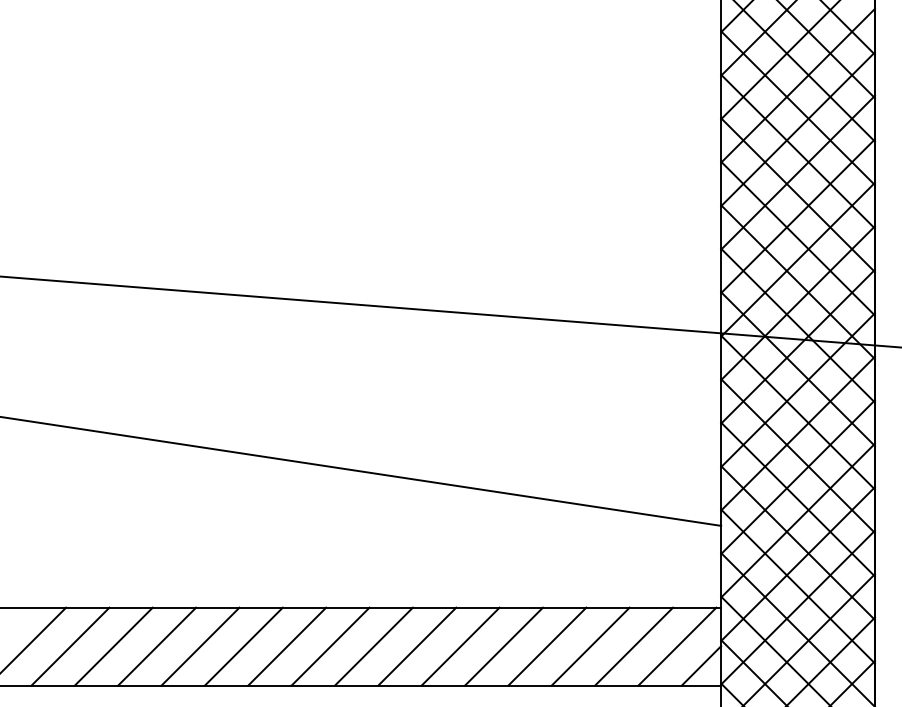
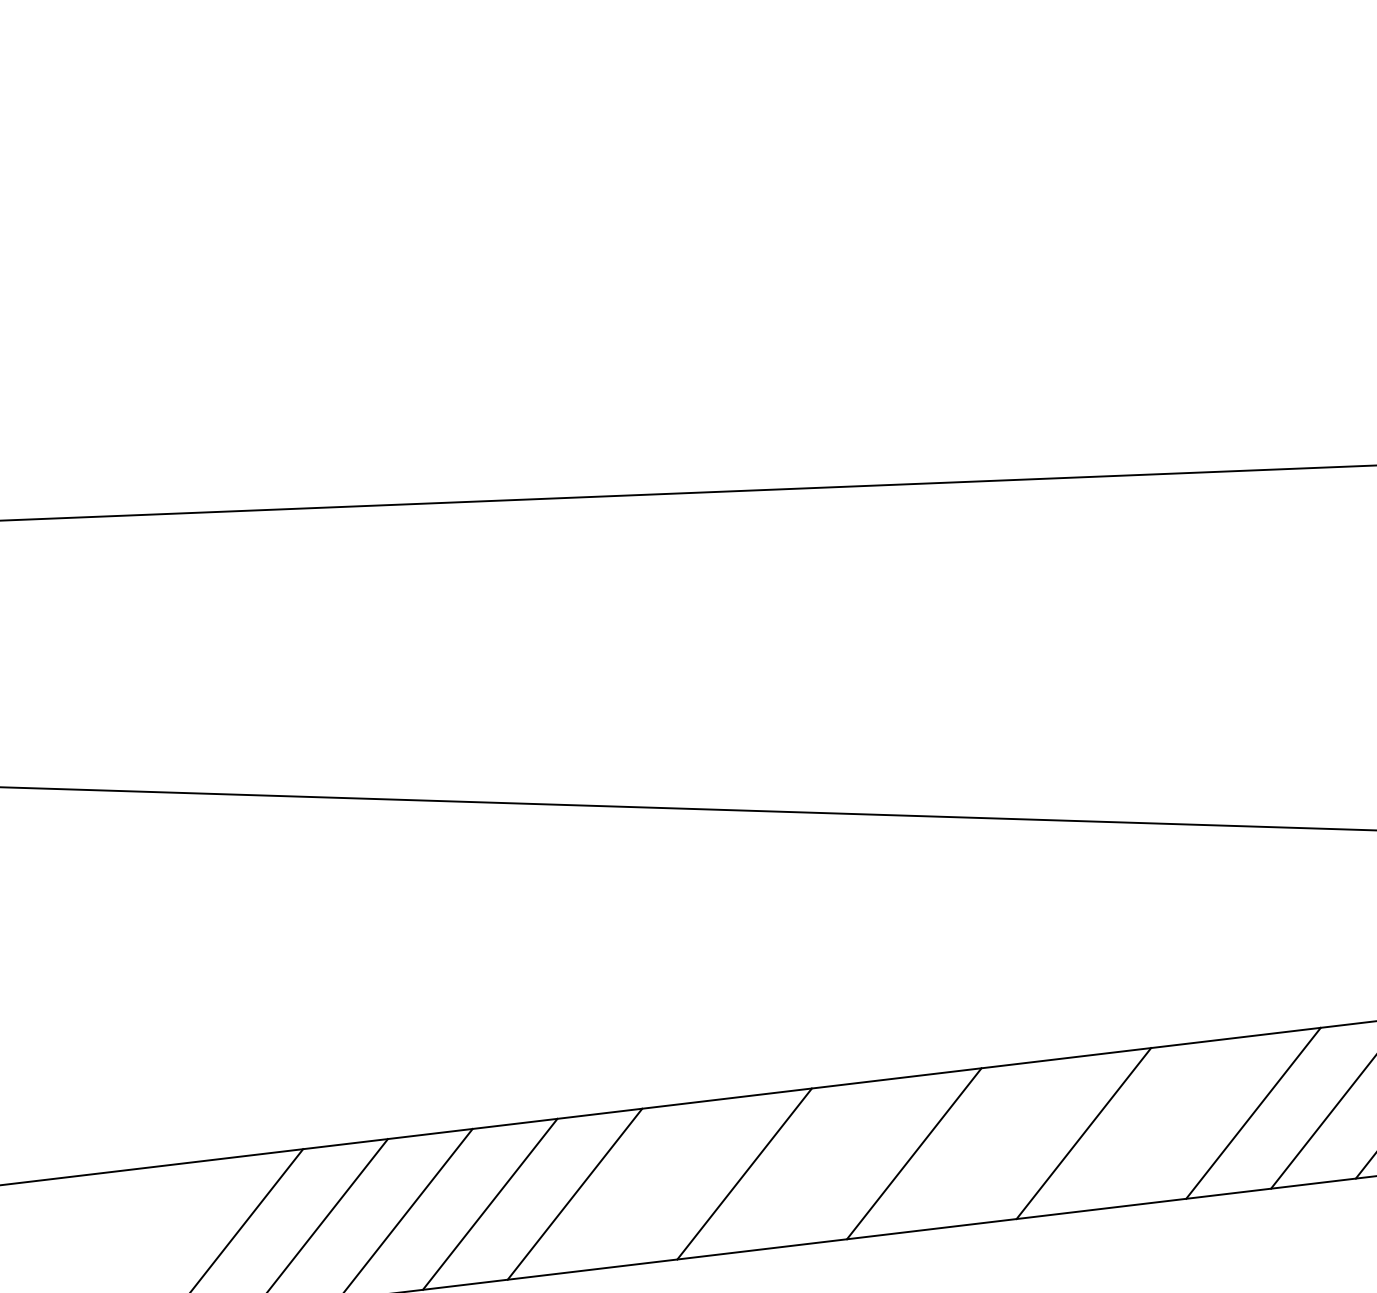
line: (243, 646) -> (659, 1183), removed
line: (330, 646) -> (829, 1163), removed
line: (417, 646) -> (999, 1143), removed
line: (503, 646) -> (1167, 1123), removed

